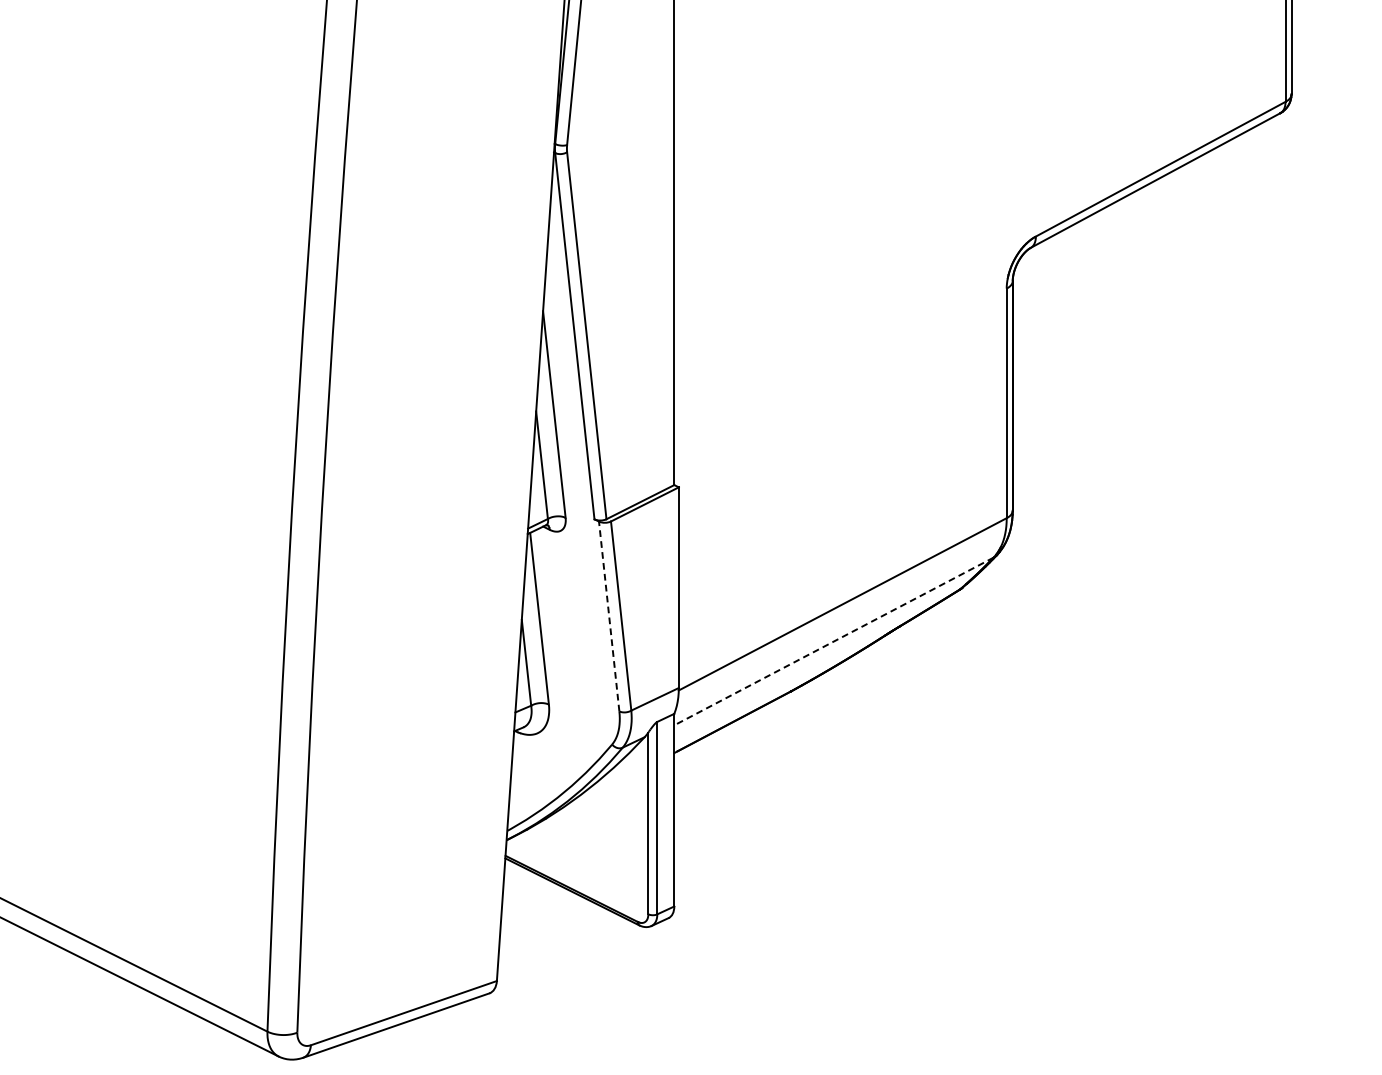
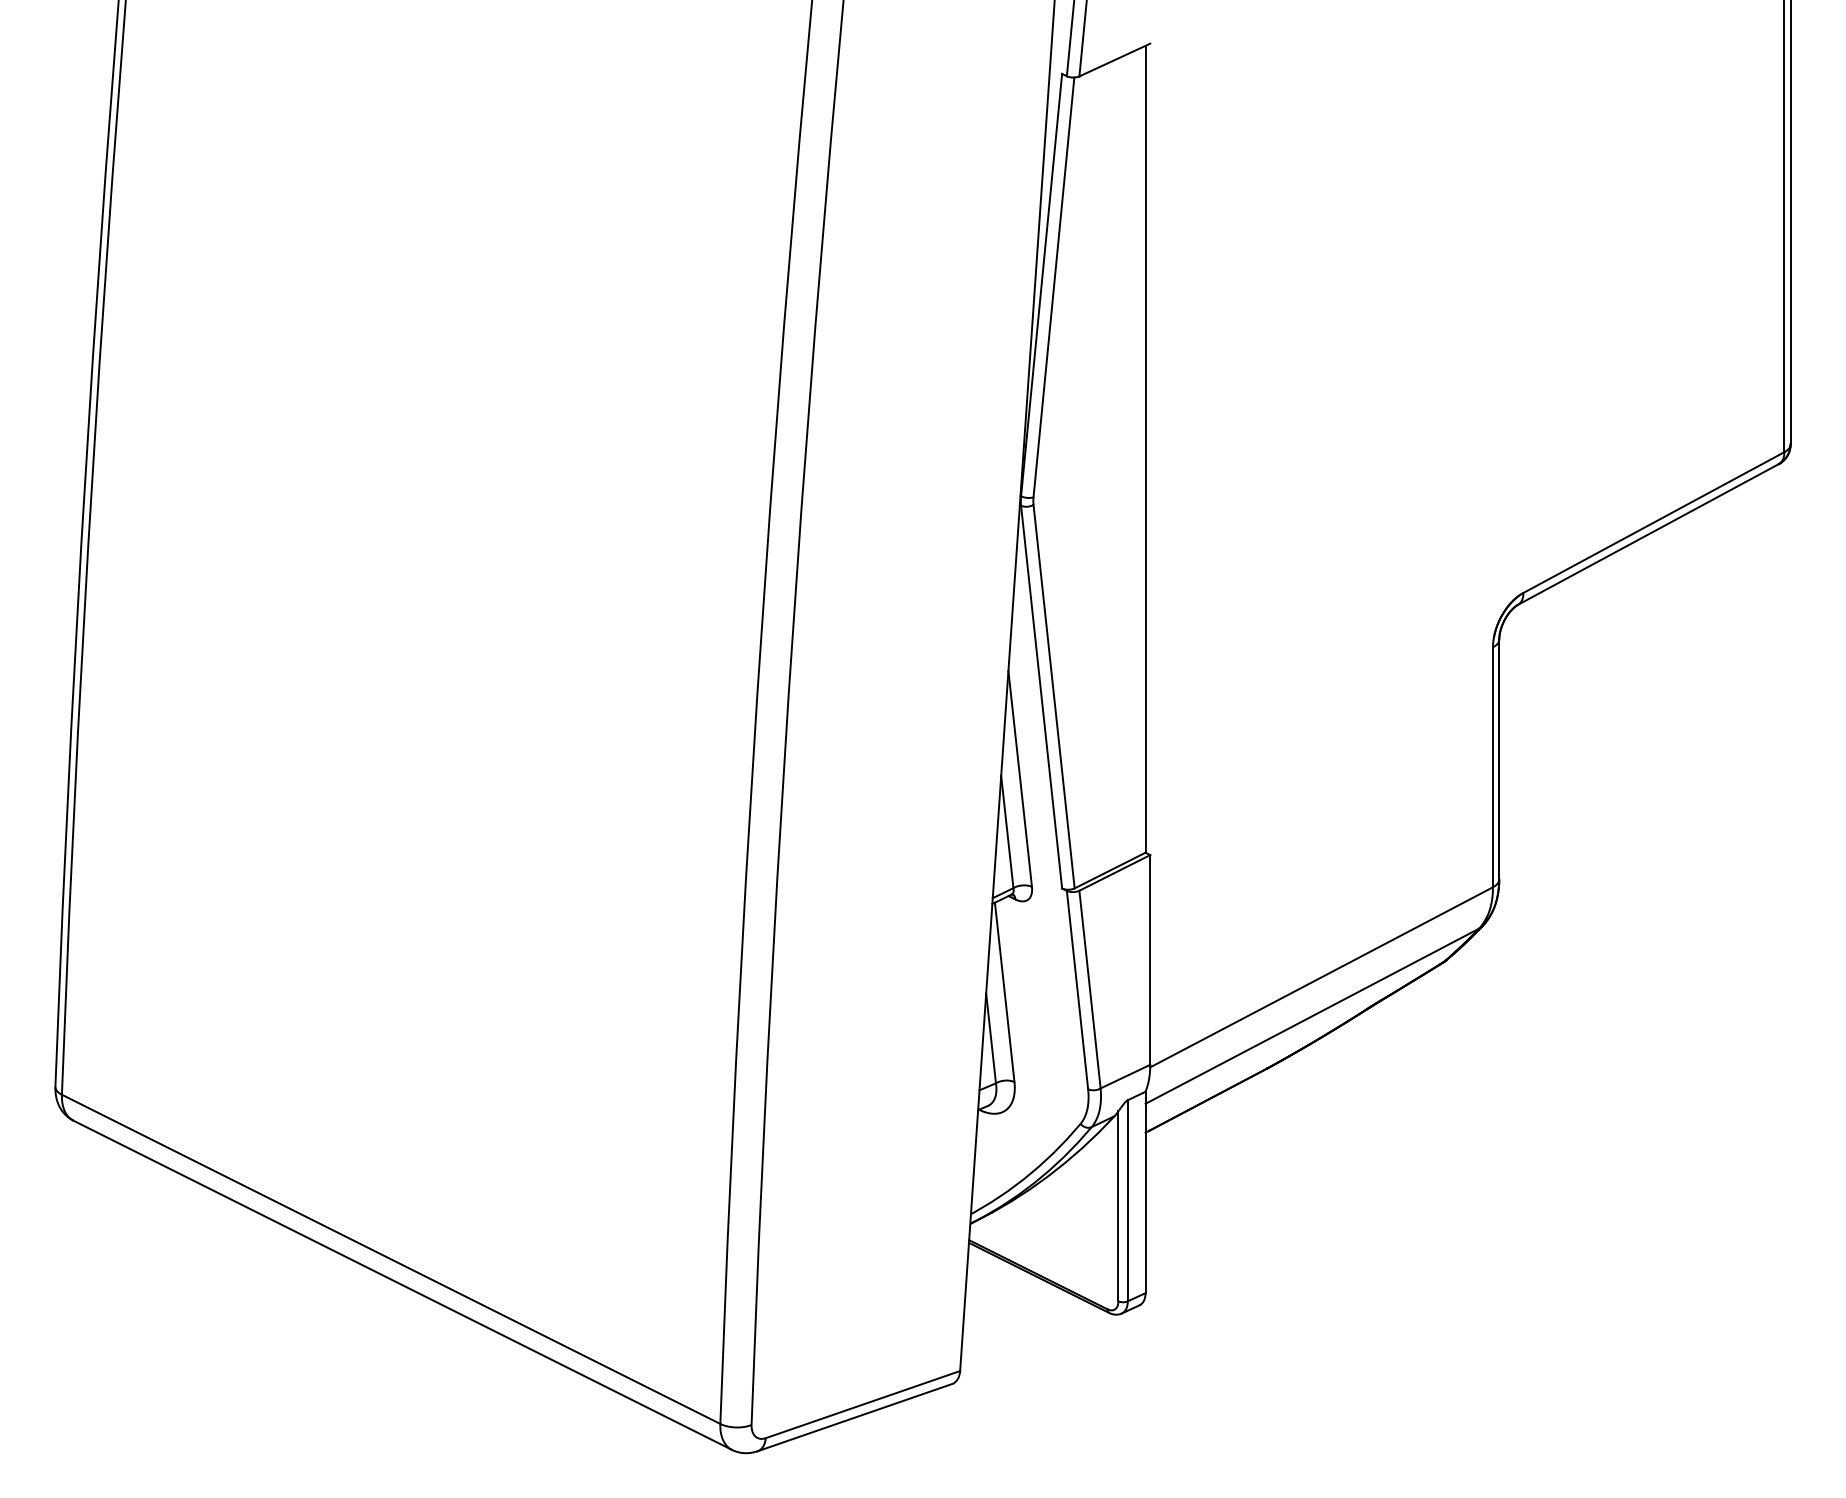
line: (609, 616) -> (1077, 990), dashed -> solid
line: (834, 641) -> (1312, 1016), dashed -> solid

